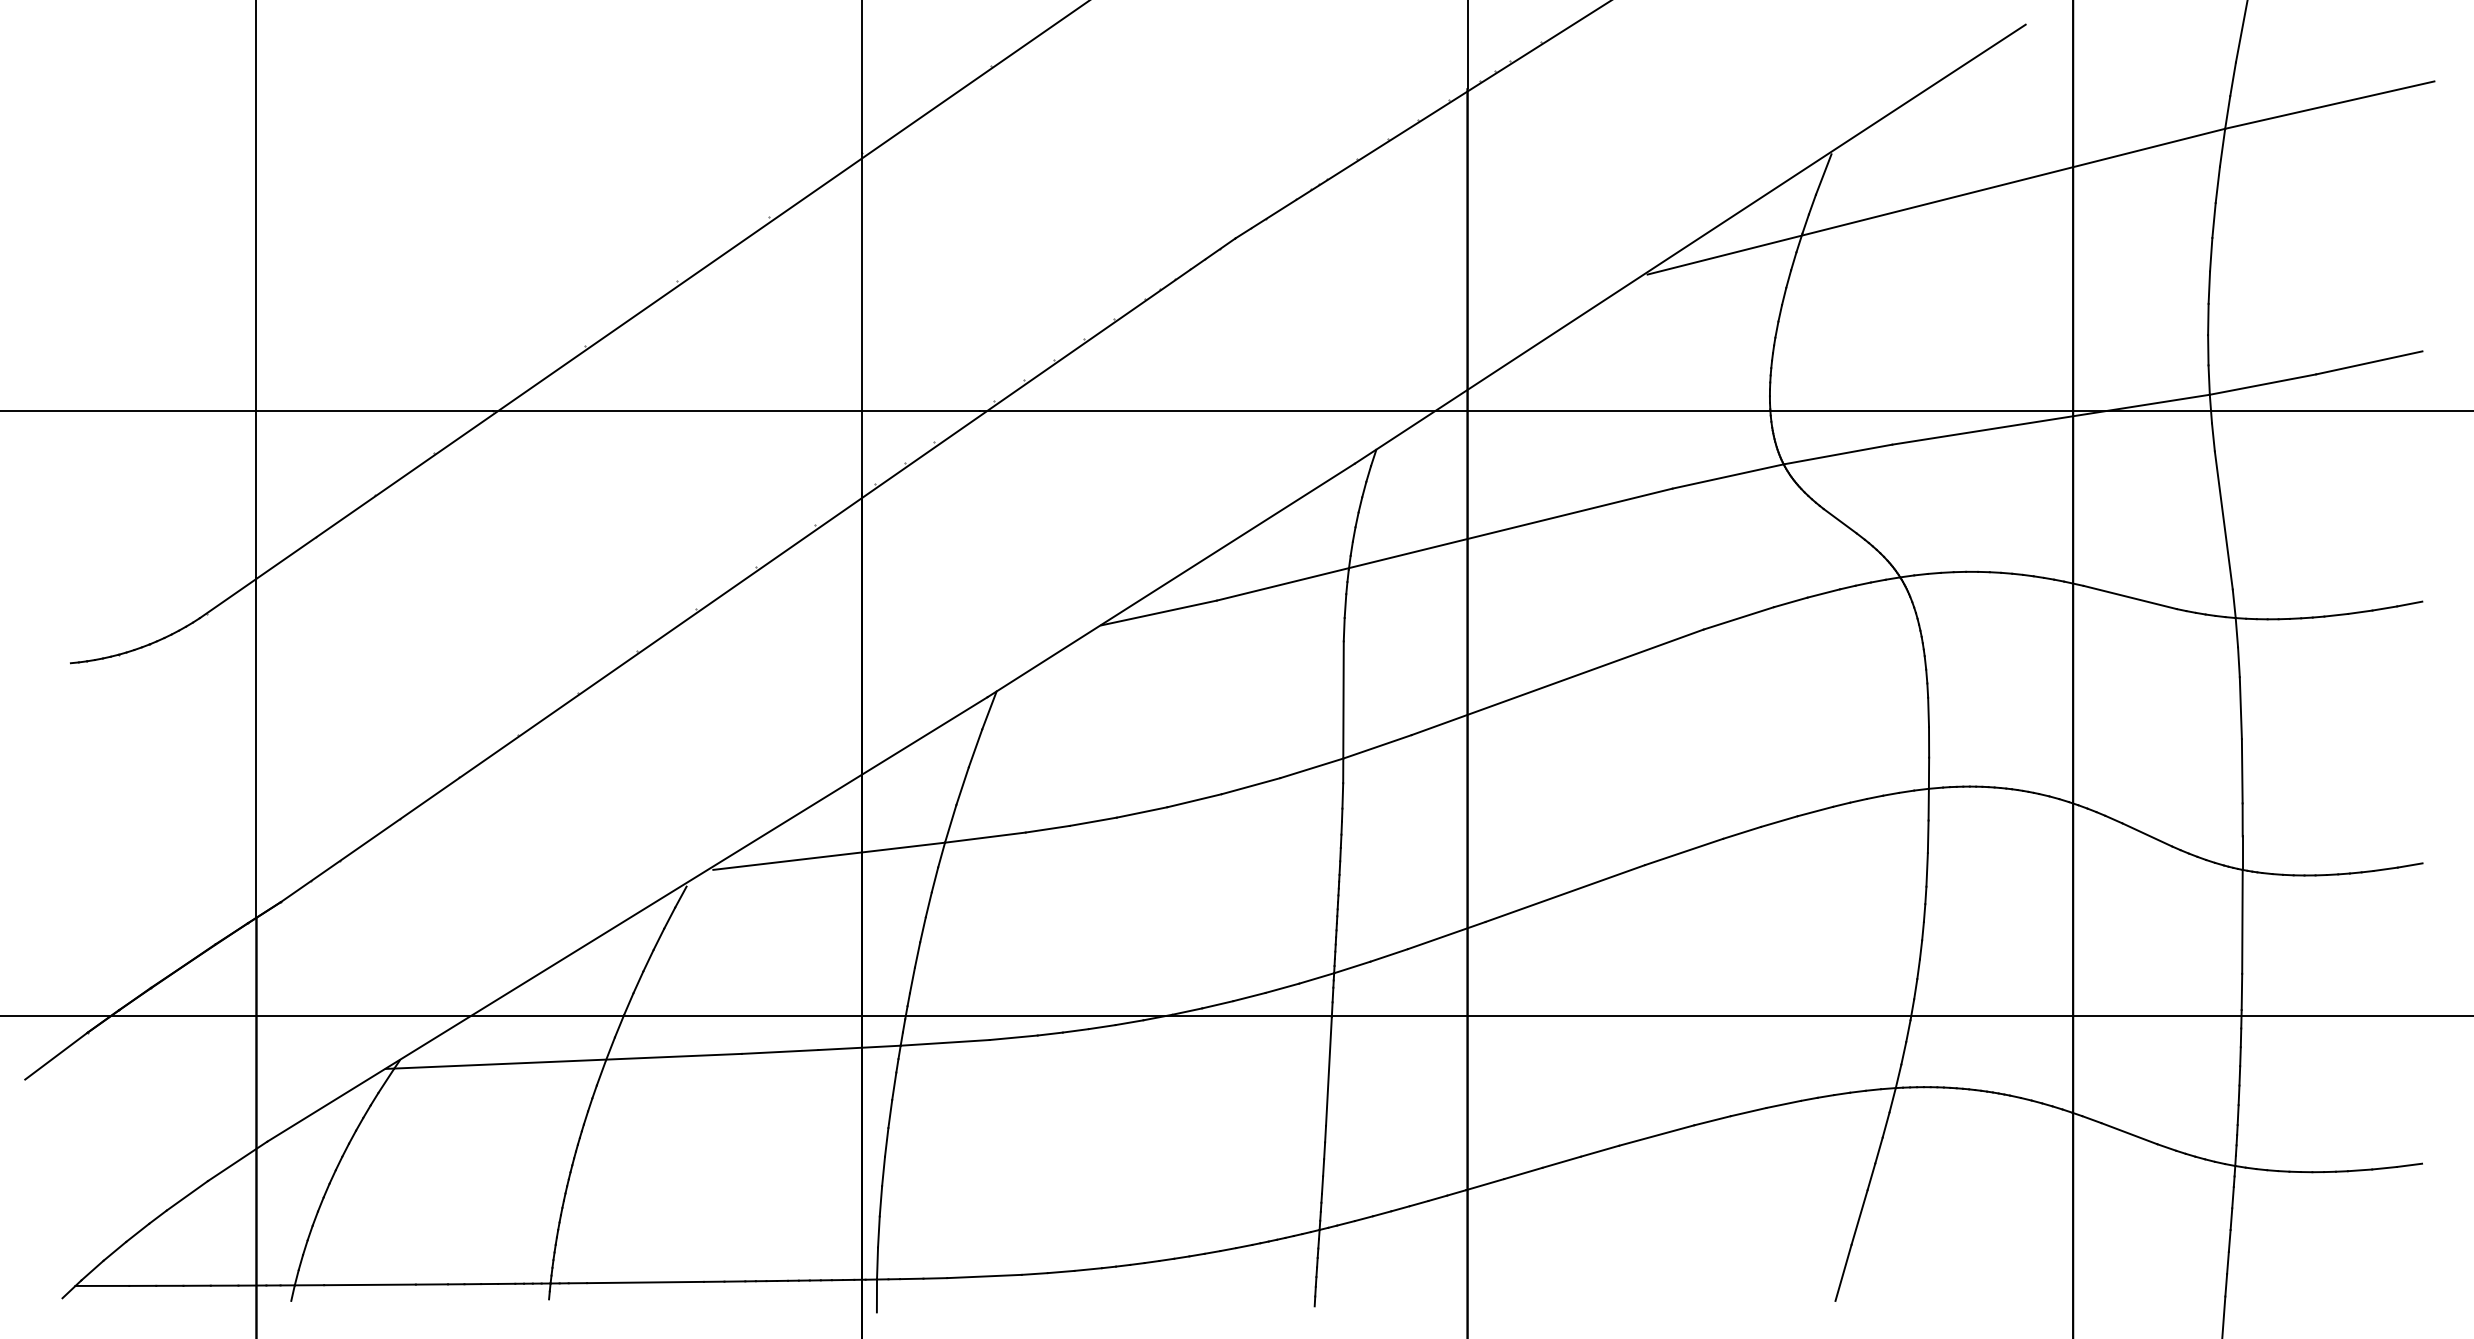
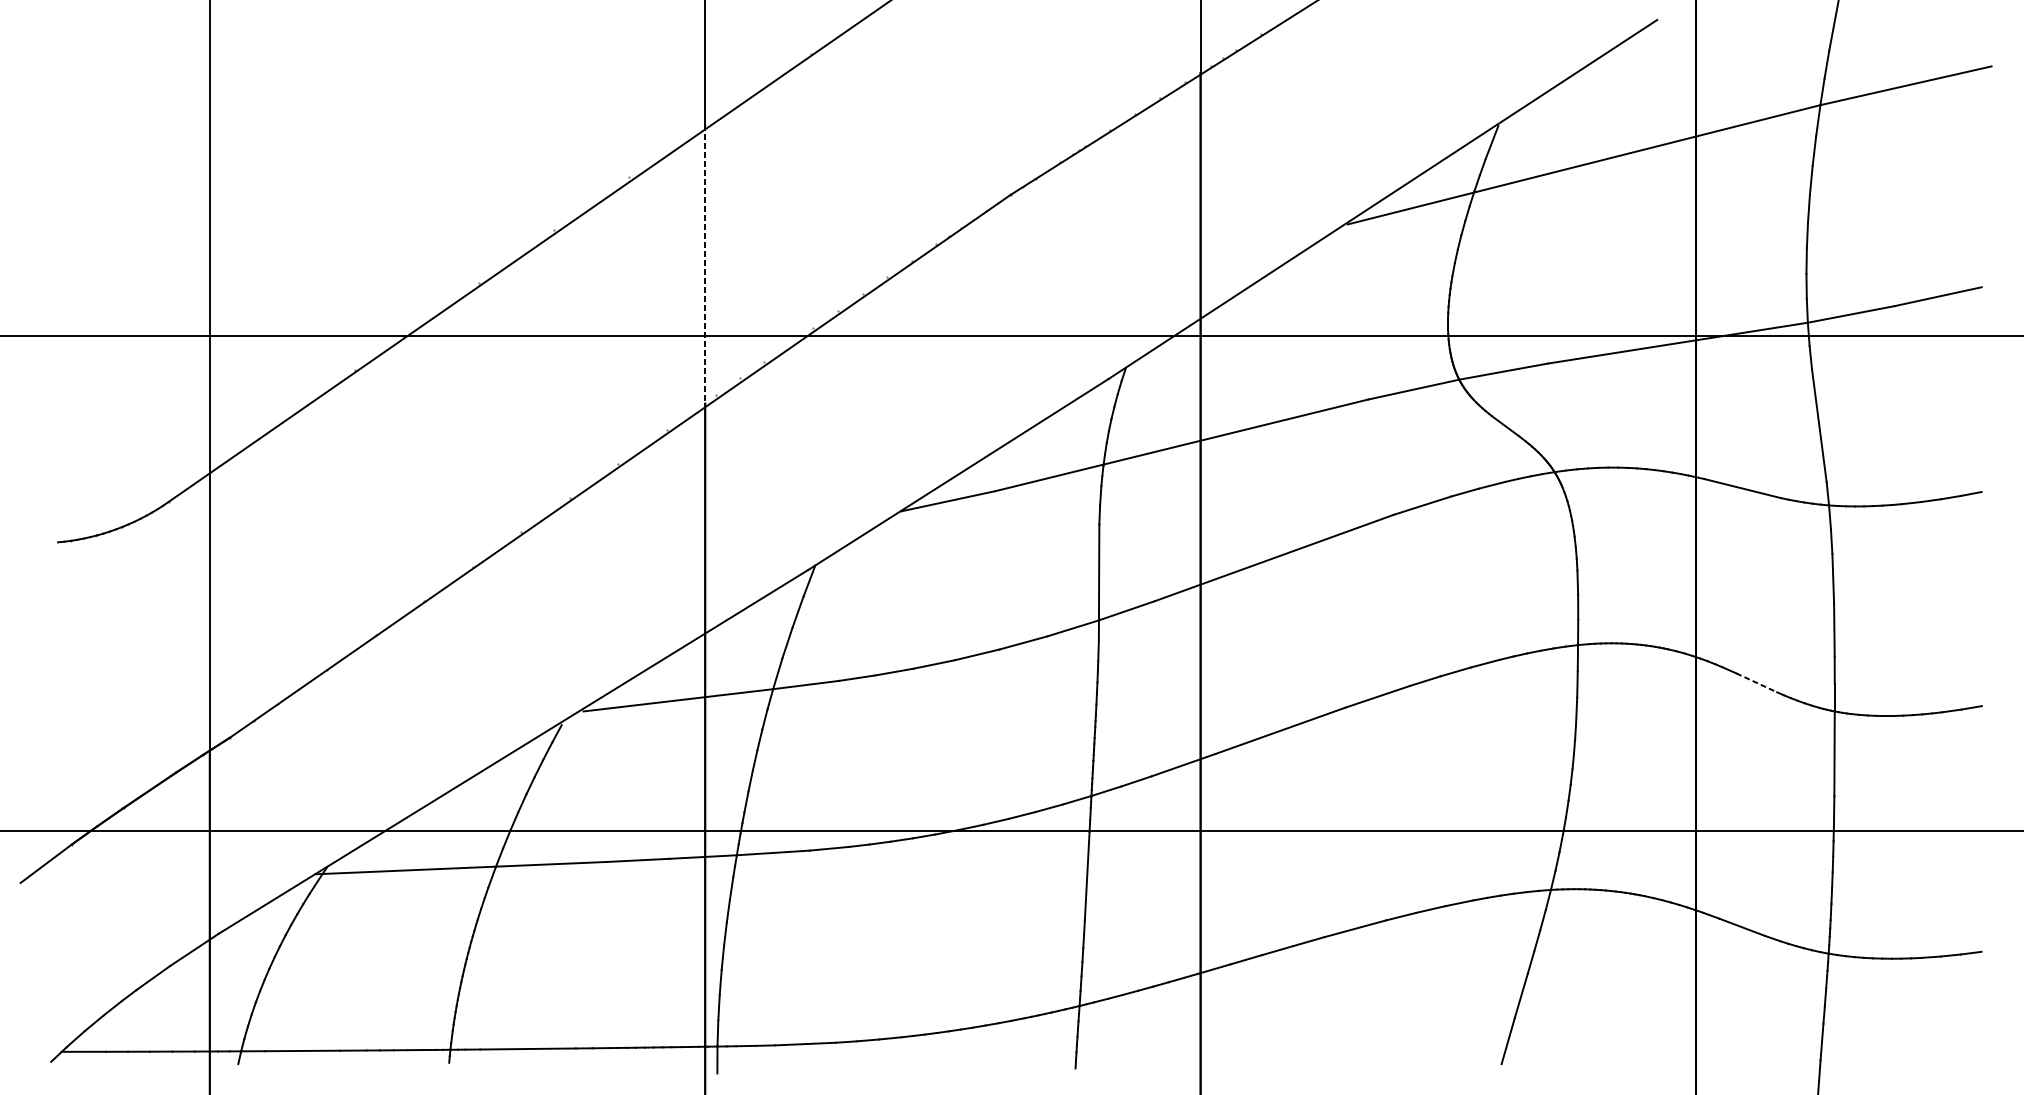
line: (861, 322) -> (704, 263), solid -> dashed
line: (2147, 835) -> (1756, 683), solid -> dashed

